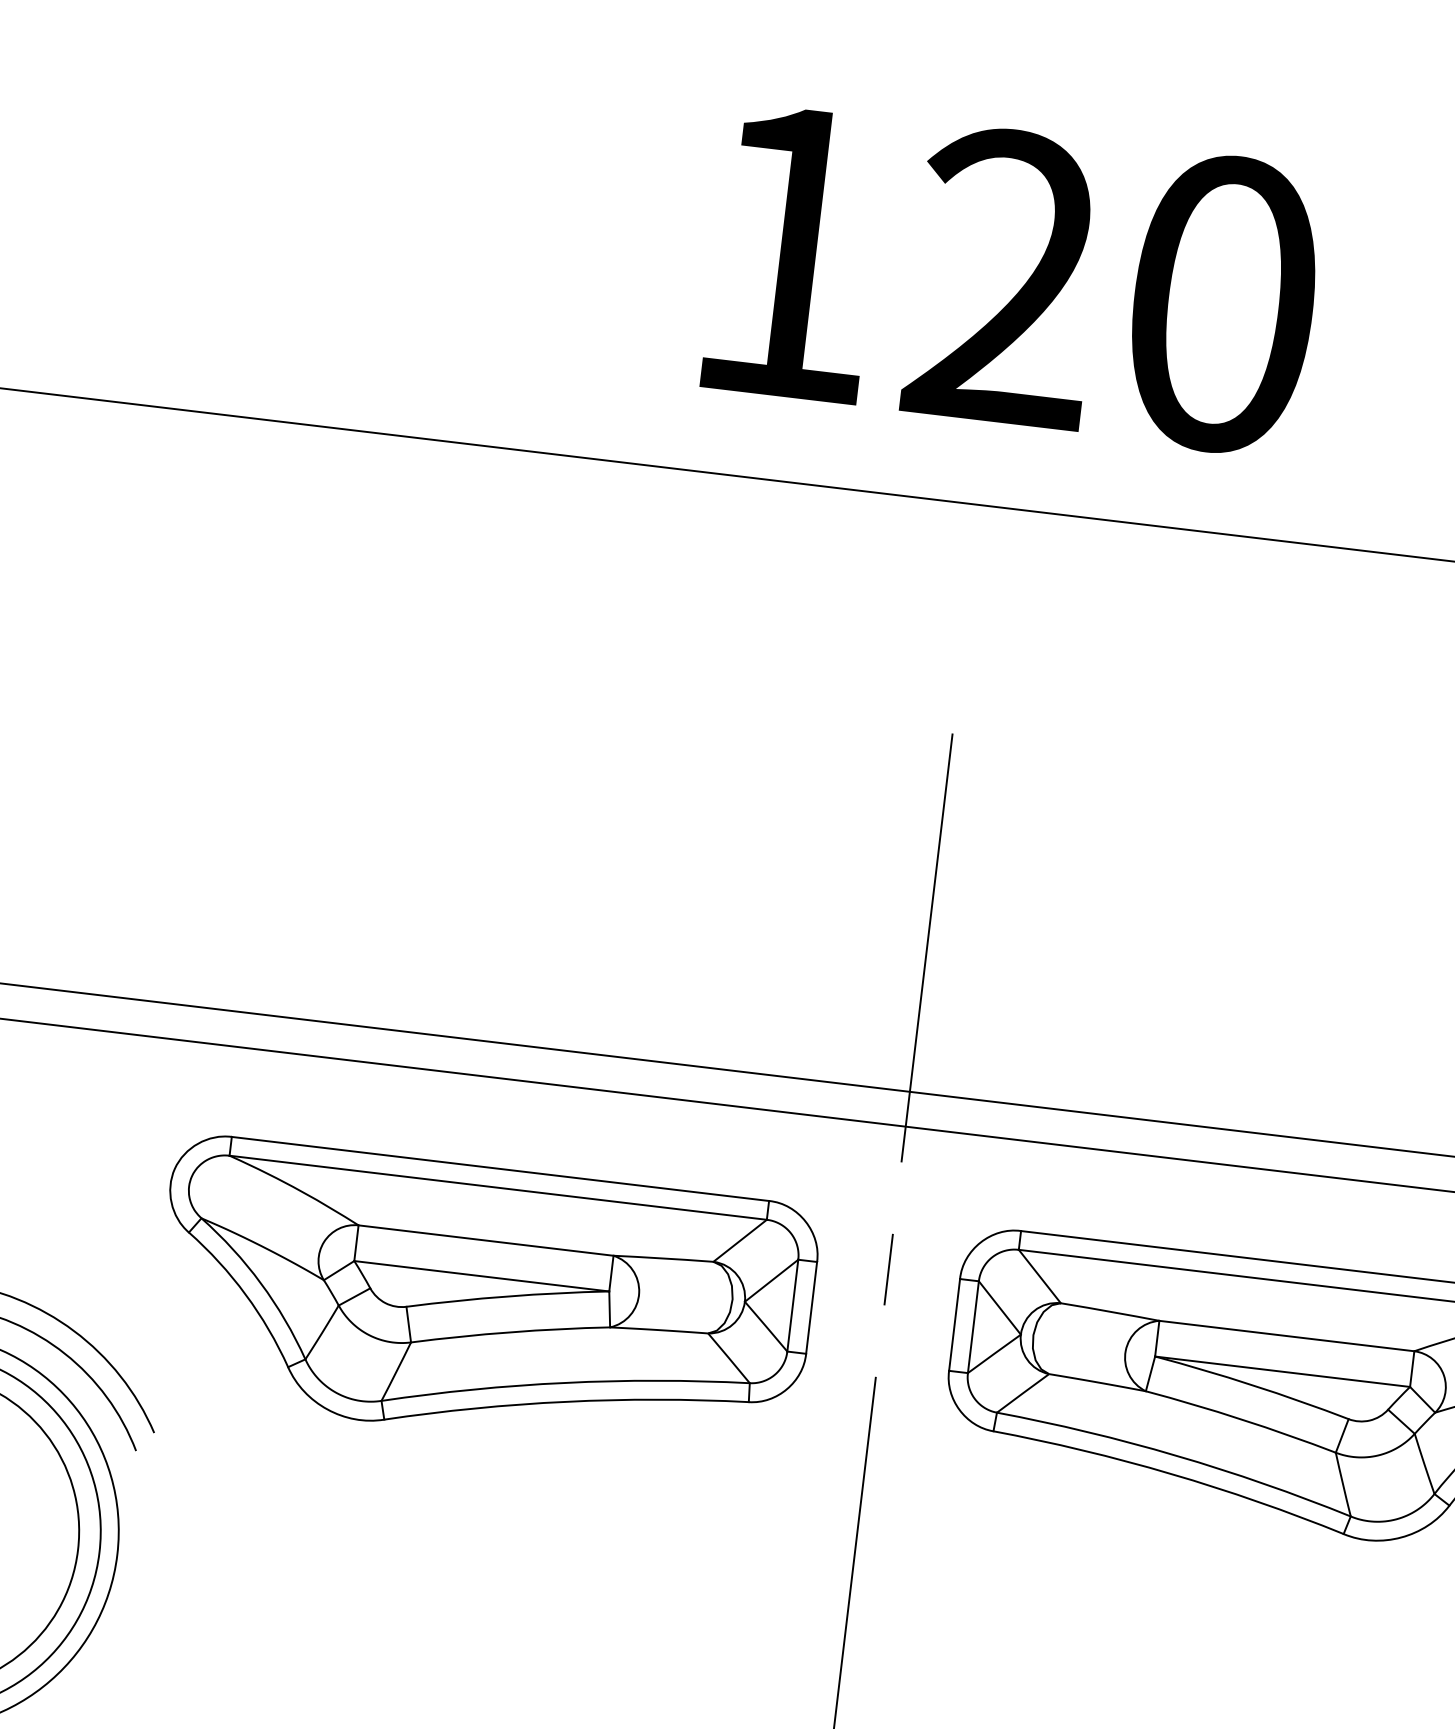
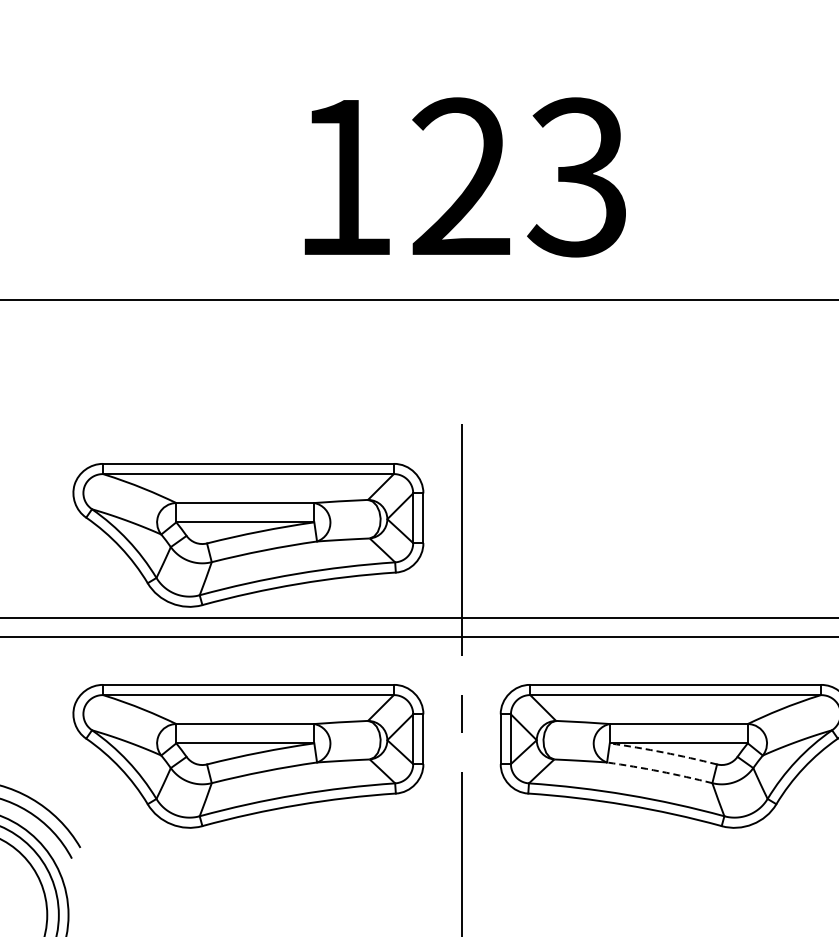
text: (1220, 304) -> (577, 177), 120 -> 123
part: (533, 892) -> (248, 535), added
arc: (1252, 1385) -> (663, 752), solid -> dashed
arc: (1240, 1419) -> (659, 771), solid -> dashed

